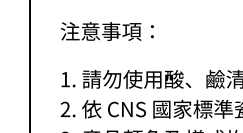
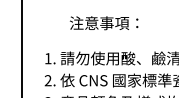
text: (107, 31) -> (104, 23), moved

